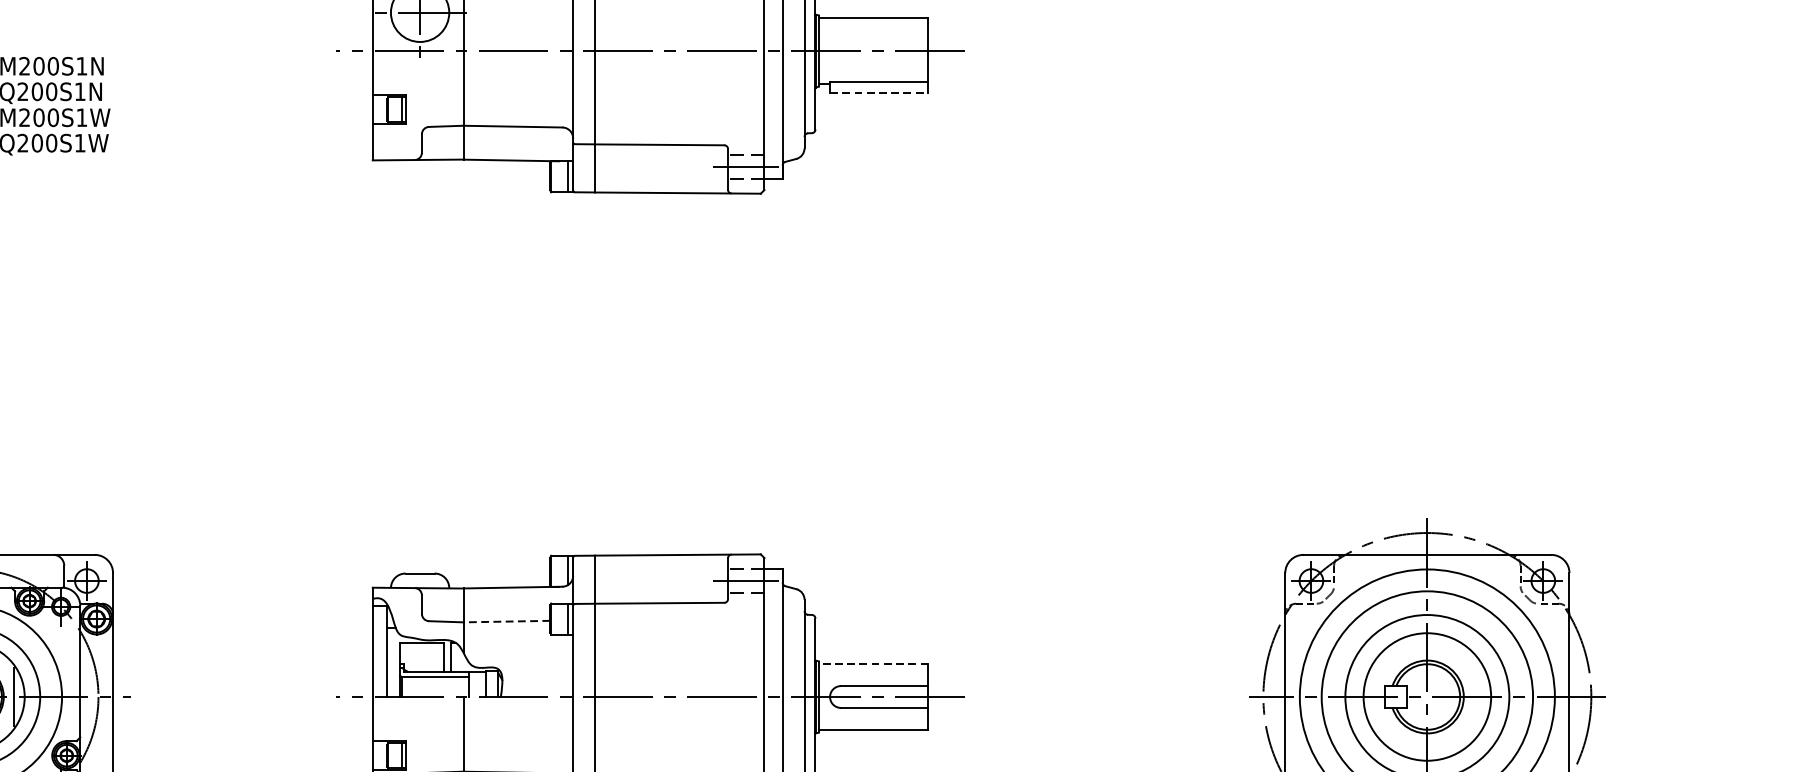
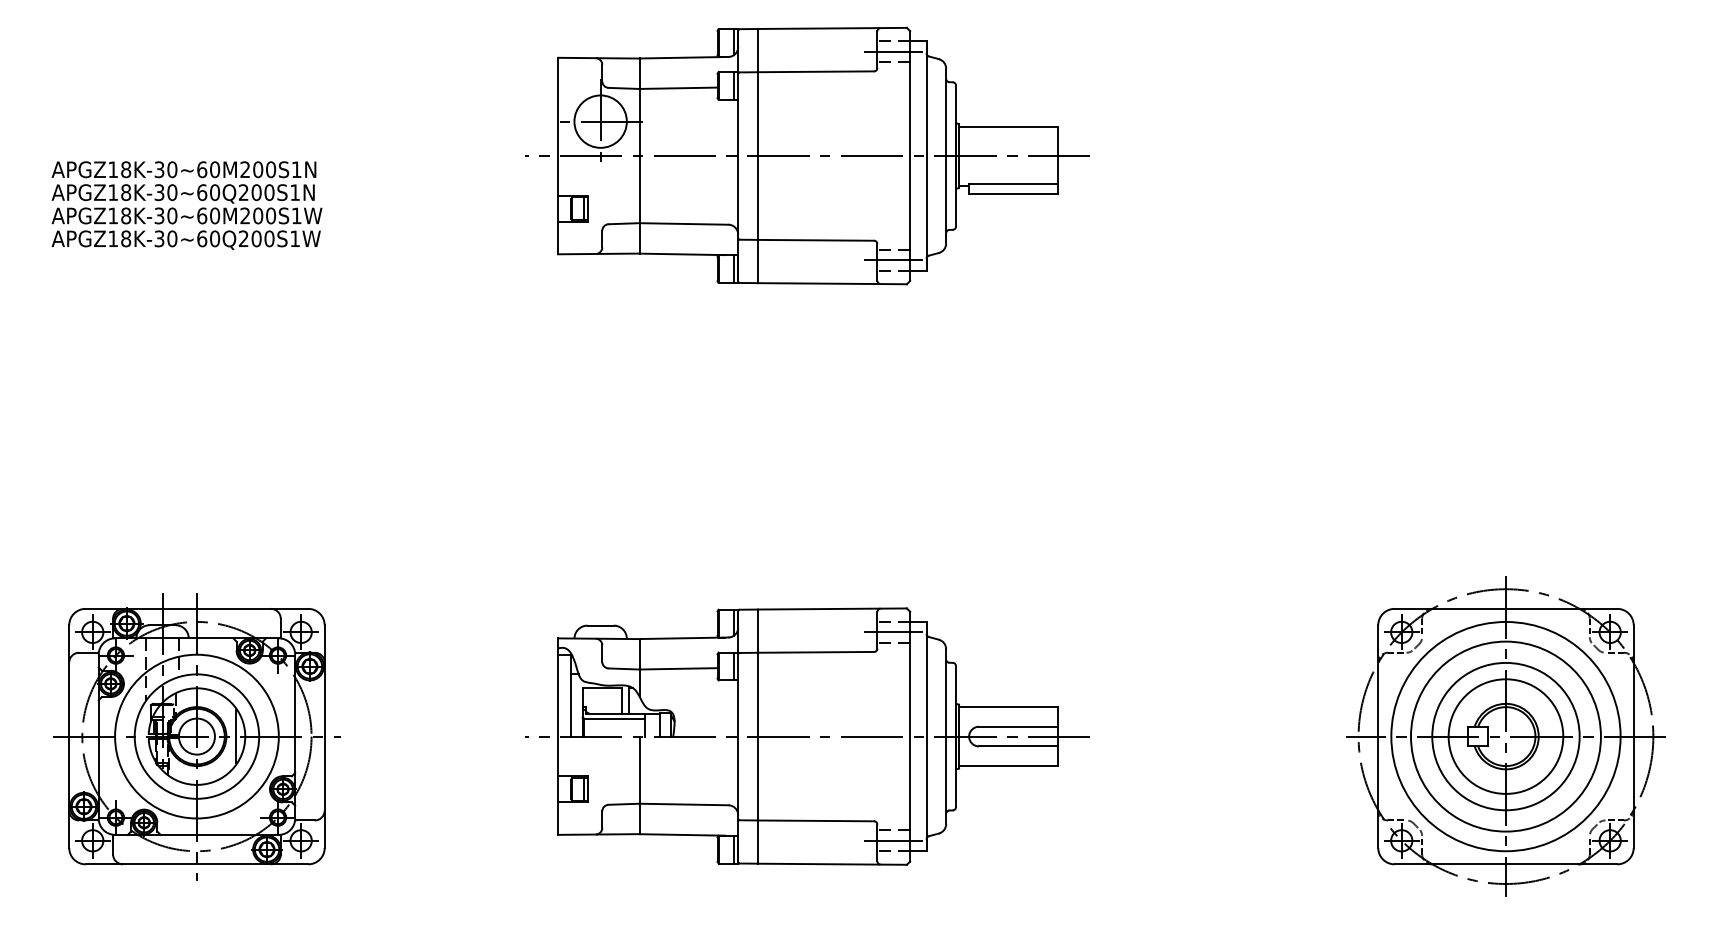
line: (879, 92) -> (1013, 193), dashed -> solid
line: (506, 621) -> (678, 668), dashed -> solid
line: (872, 664) -> (1007, 707), dashed -> solid

